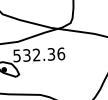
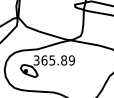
text: (39, 54) -> (54, 60), 532.36 -> 365.89

